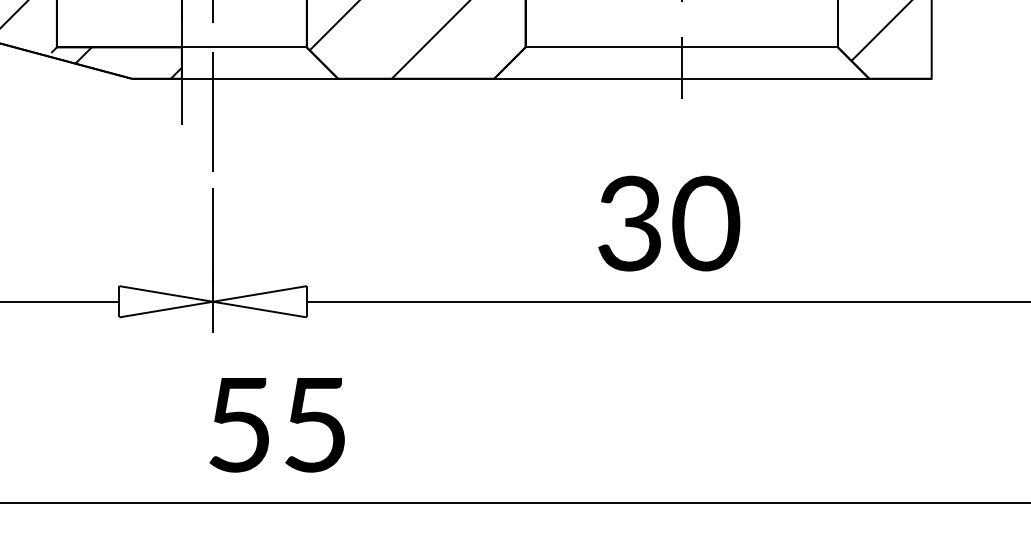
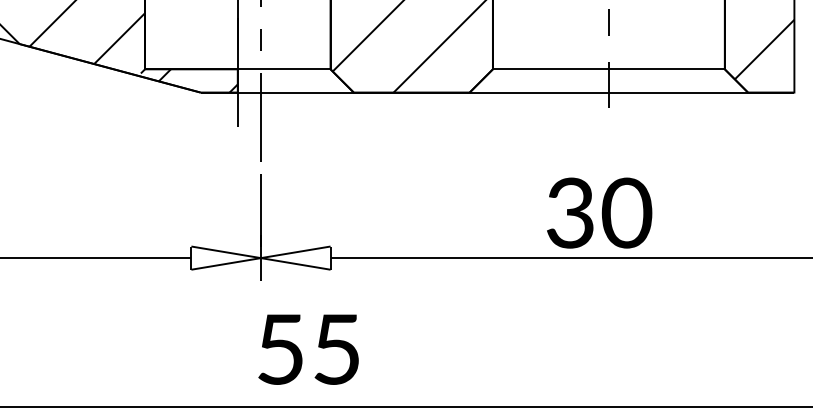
text: (669, 222) -> (599, 212), moved

